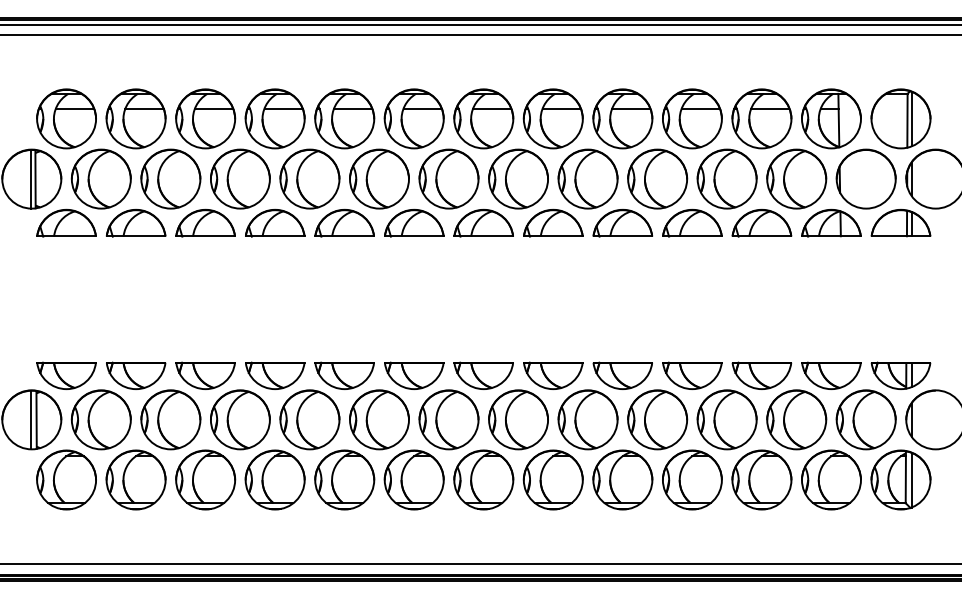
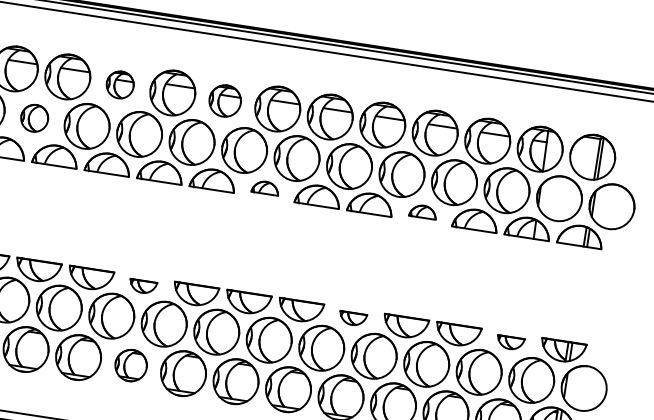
part: (274, 118) -> (119, 84), size x0.6
part: (413, 118) -> (224, 100), size x0.7
part: (170, 178) -> (34, 117), size x0.6
part: (692, 222) -> (423, 211), size x0.6
part: (483, 223) -> (265, 187), size x0.6
part: (344, 375) -> (142, 286), size x0.6
part: (622, 375) -> (352, 318), size x0.6
part: (831, 375) -> (510, 342), size x0.6
part: (344, 479) -> (130, 365), size x0.7

